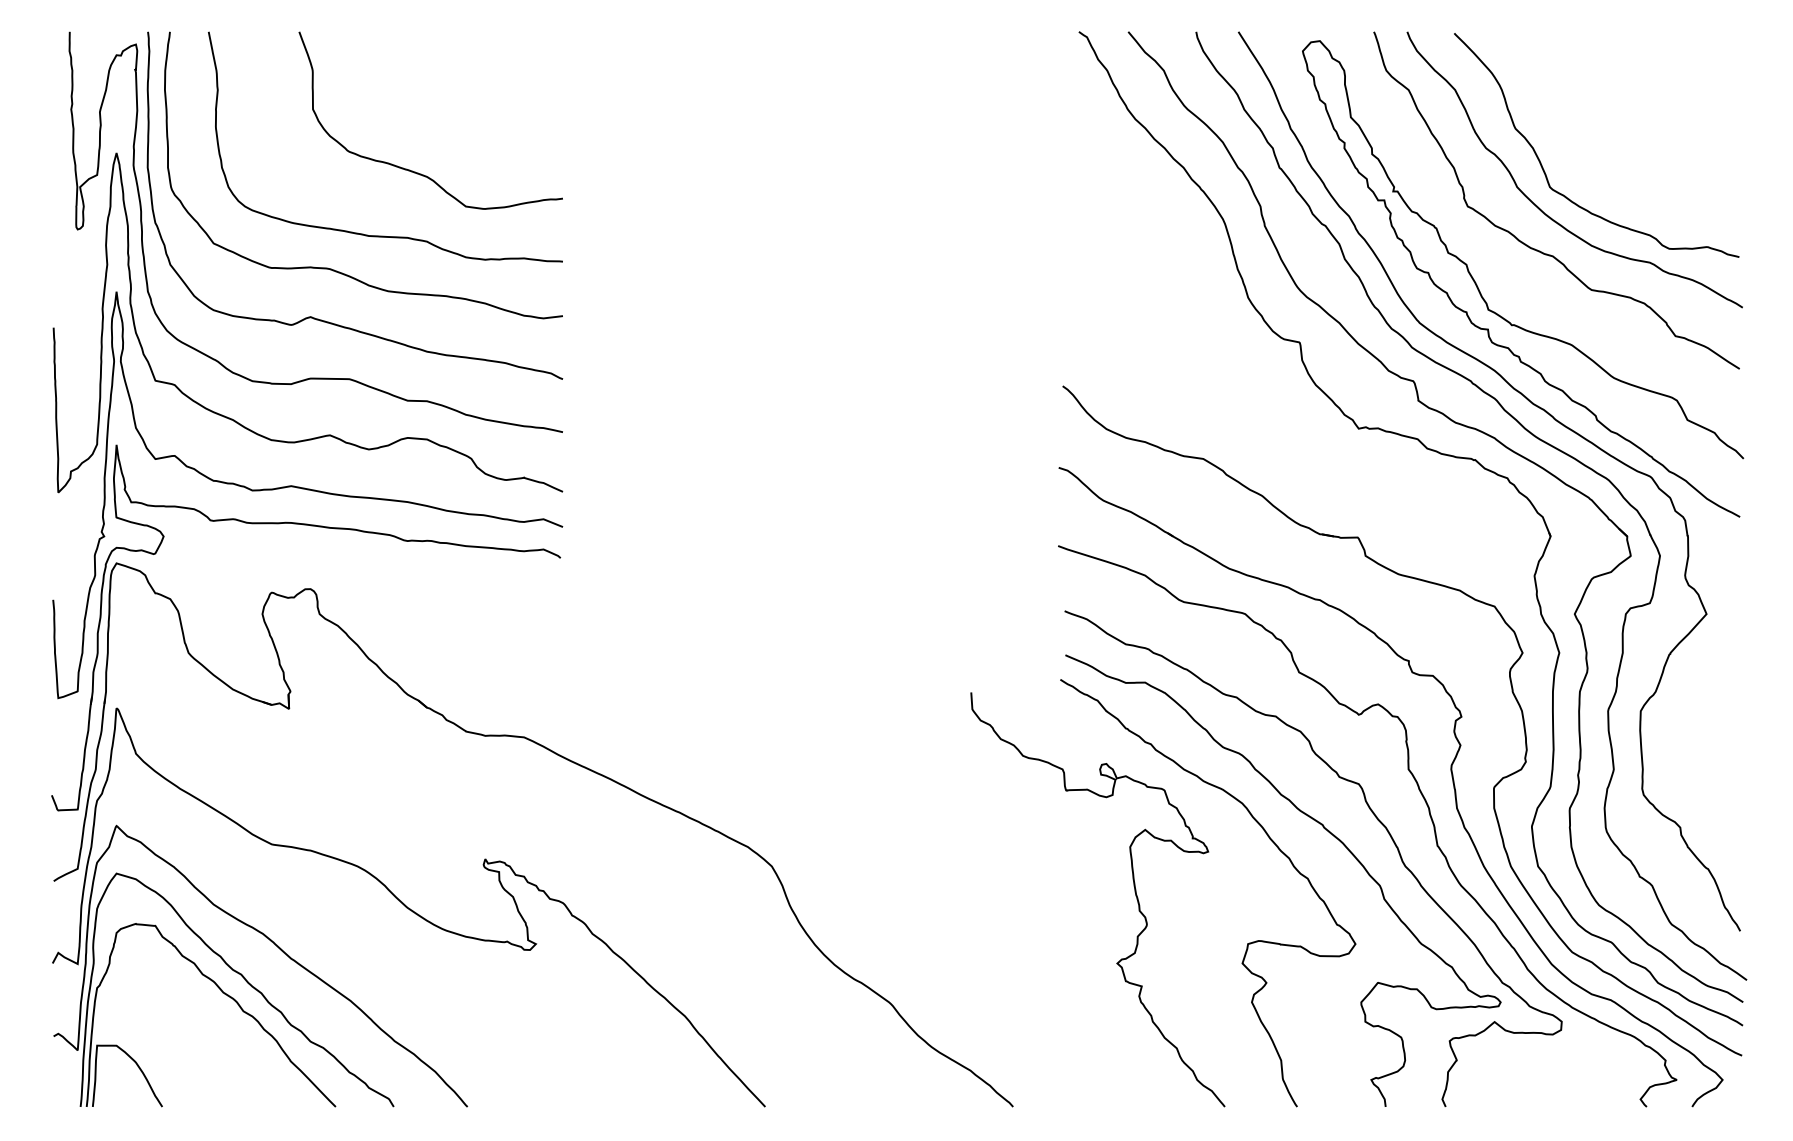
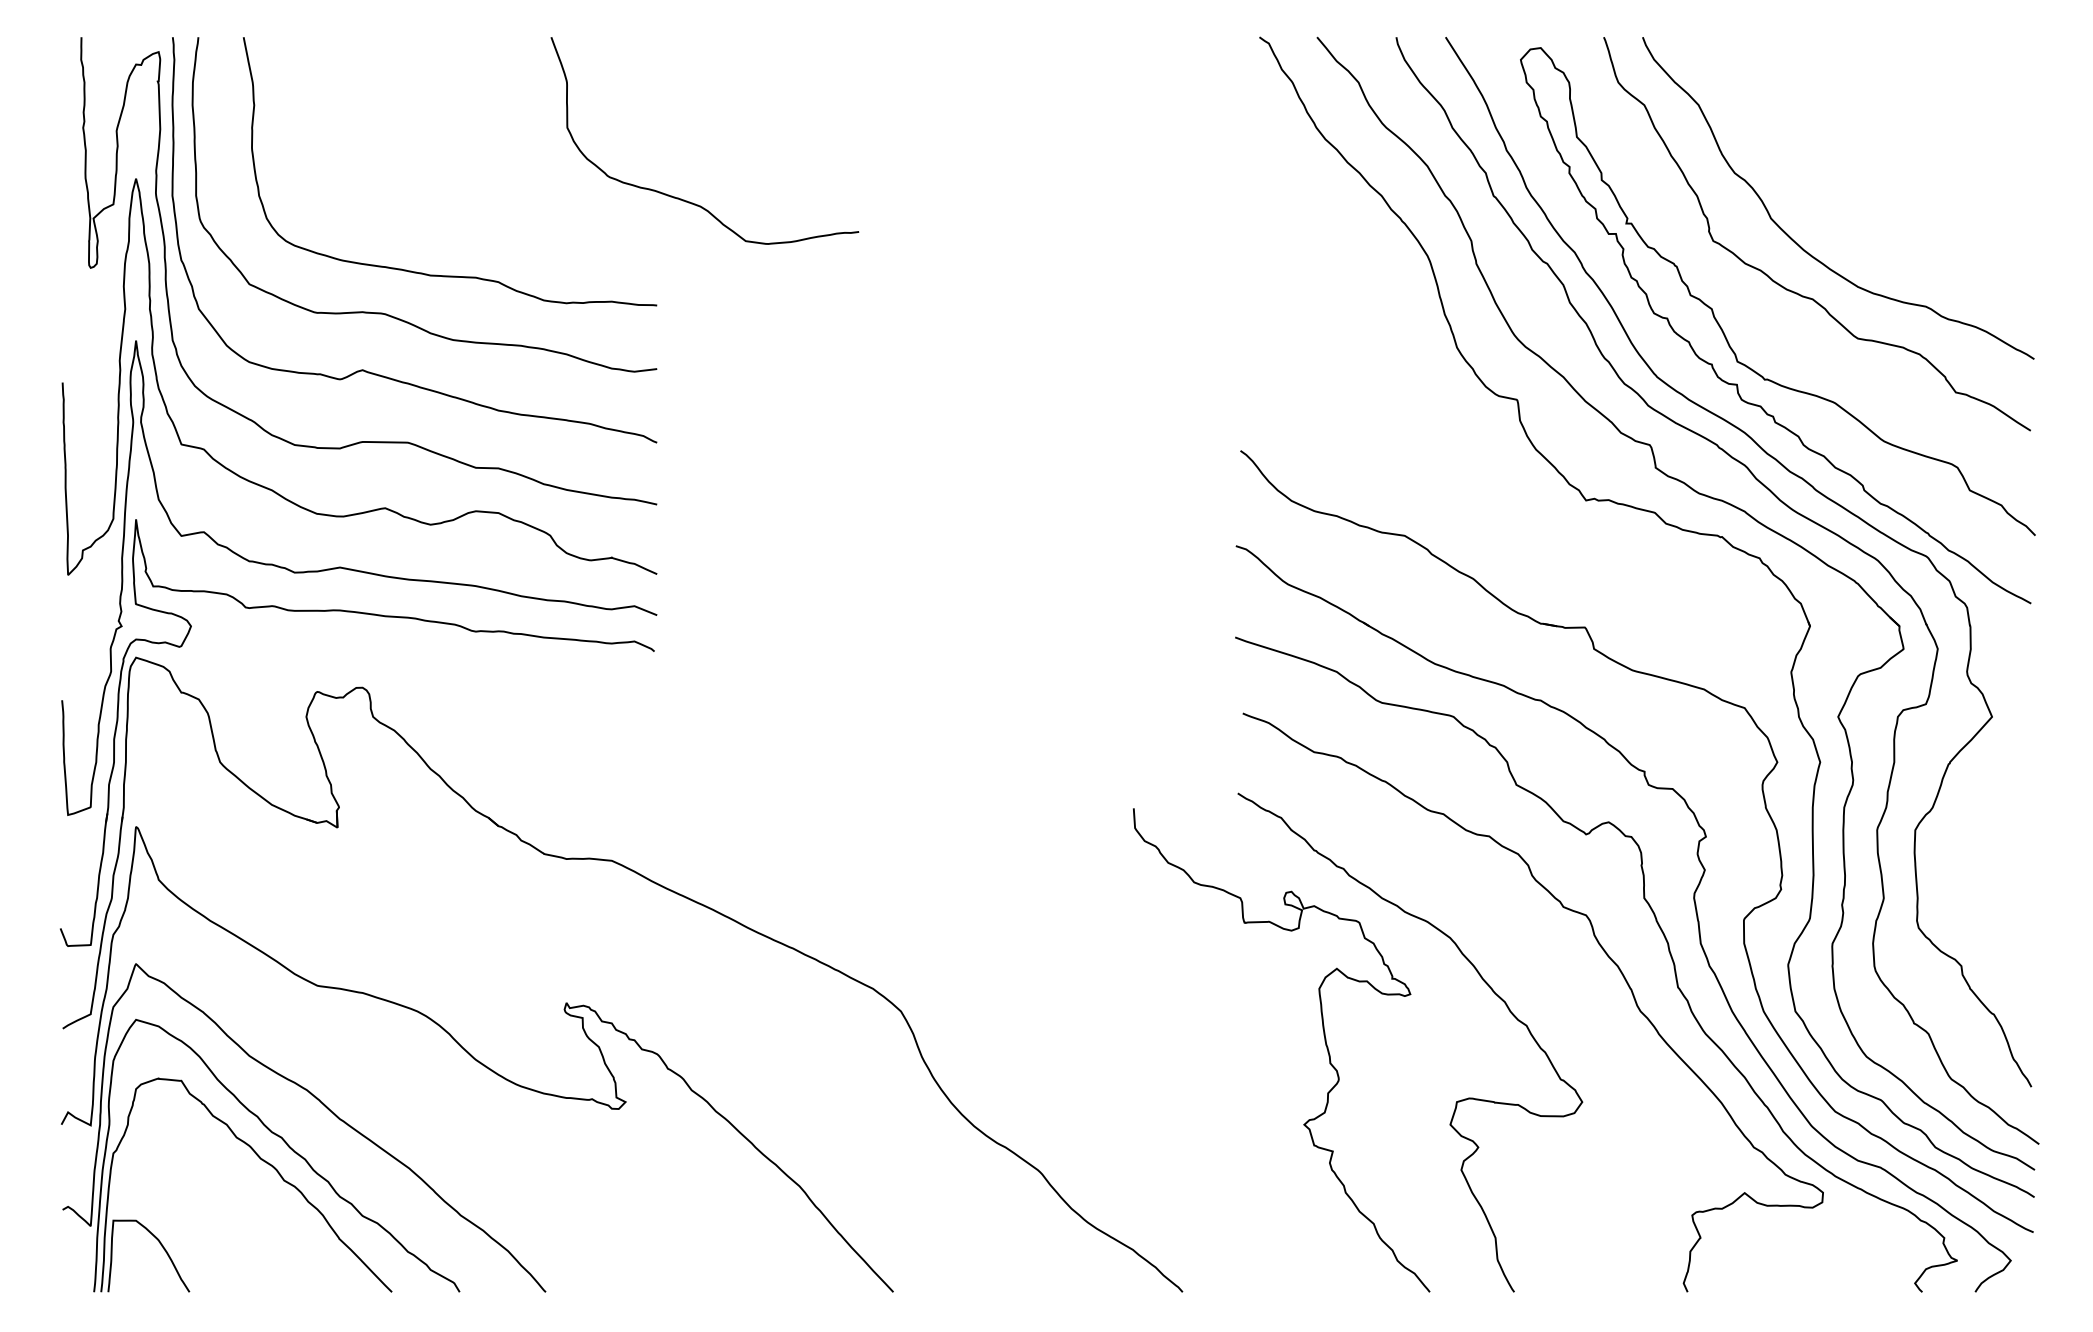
curve: (412, 170) -> (683, 199), moved
curve: (1545, 171) -> (1804, 200), removed
curve: (1324, 829) -> (1546, 968), removed

